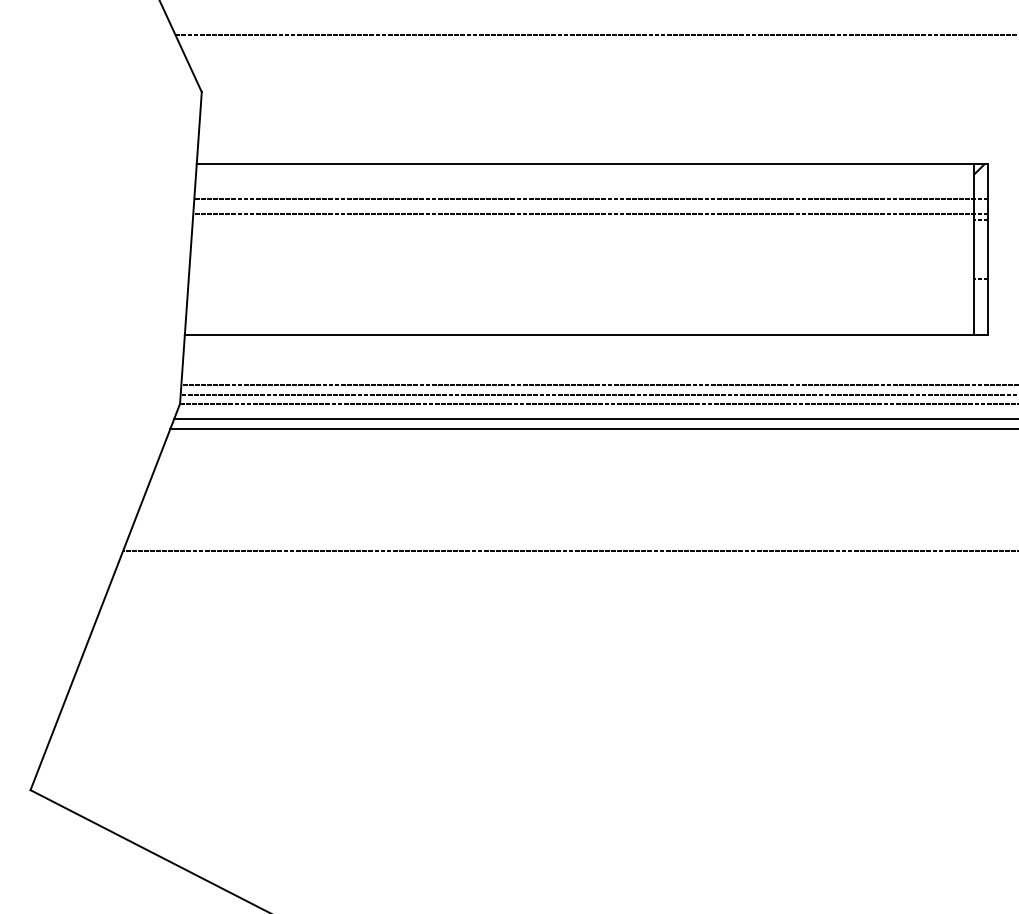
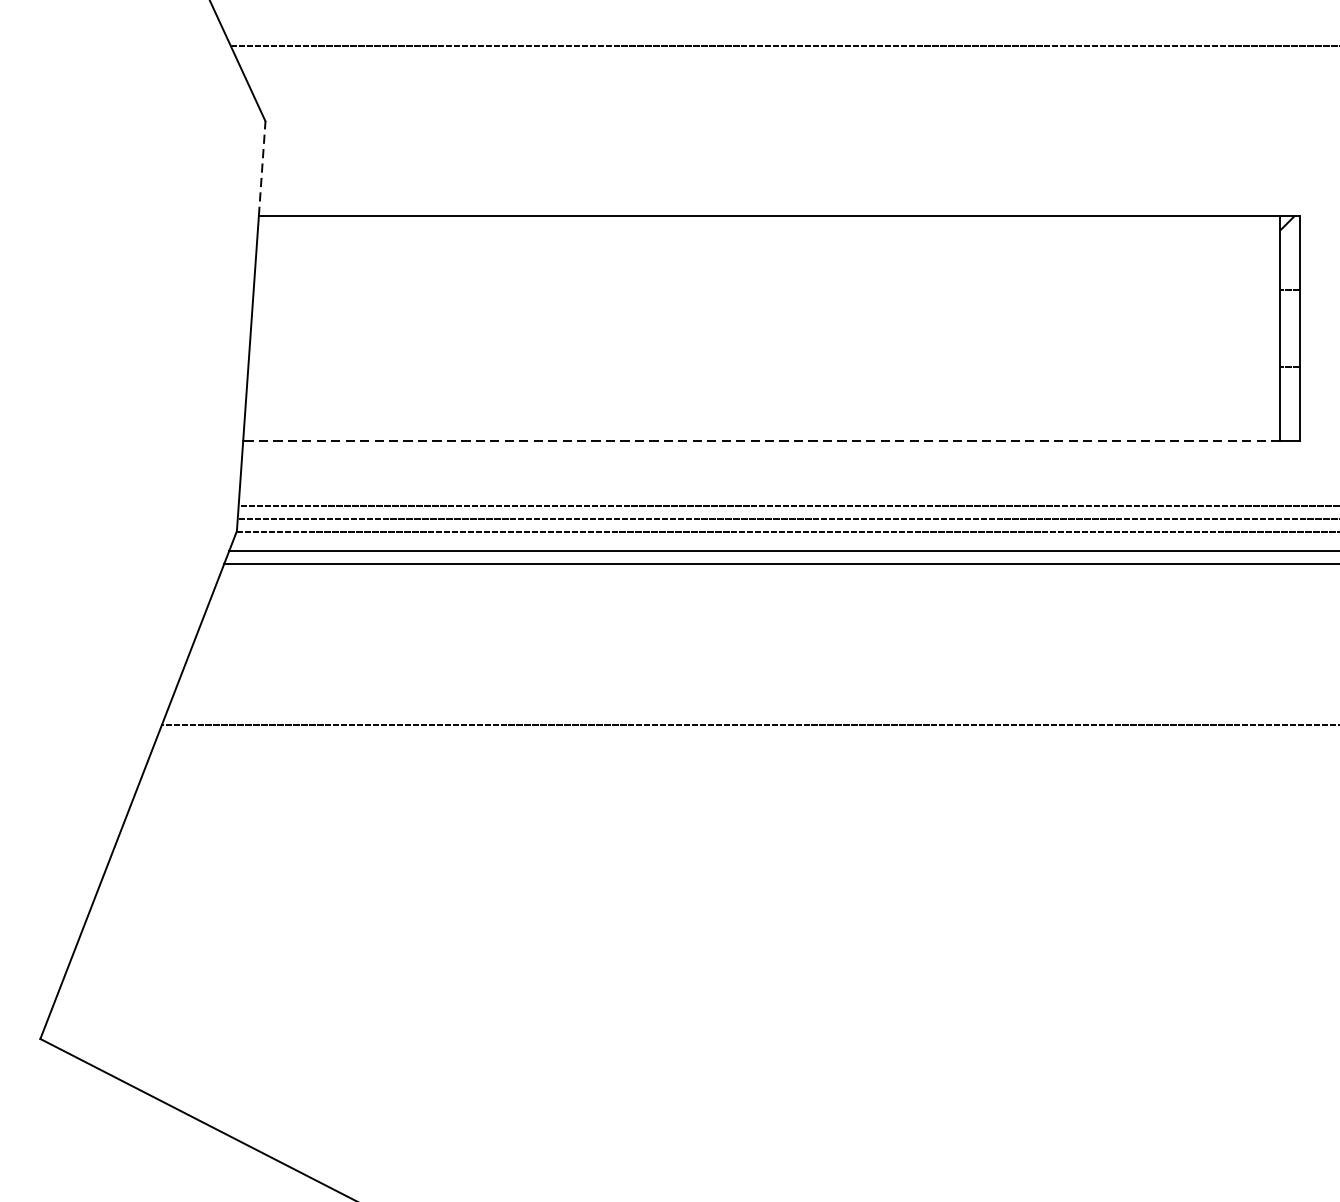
line: (199, 127) -> (262, 167), solid -> dashed
line: (591, 198) -> (777, 261), removed
line: (590, 213) -> (776, 280), removed
line: (578, 335) -> (760, 441), solid -> dashed

